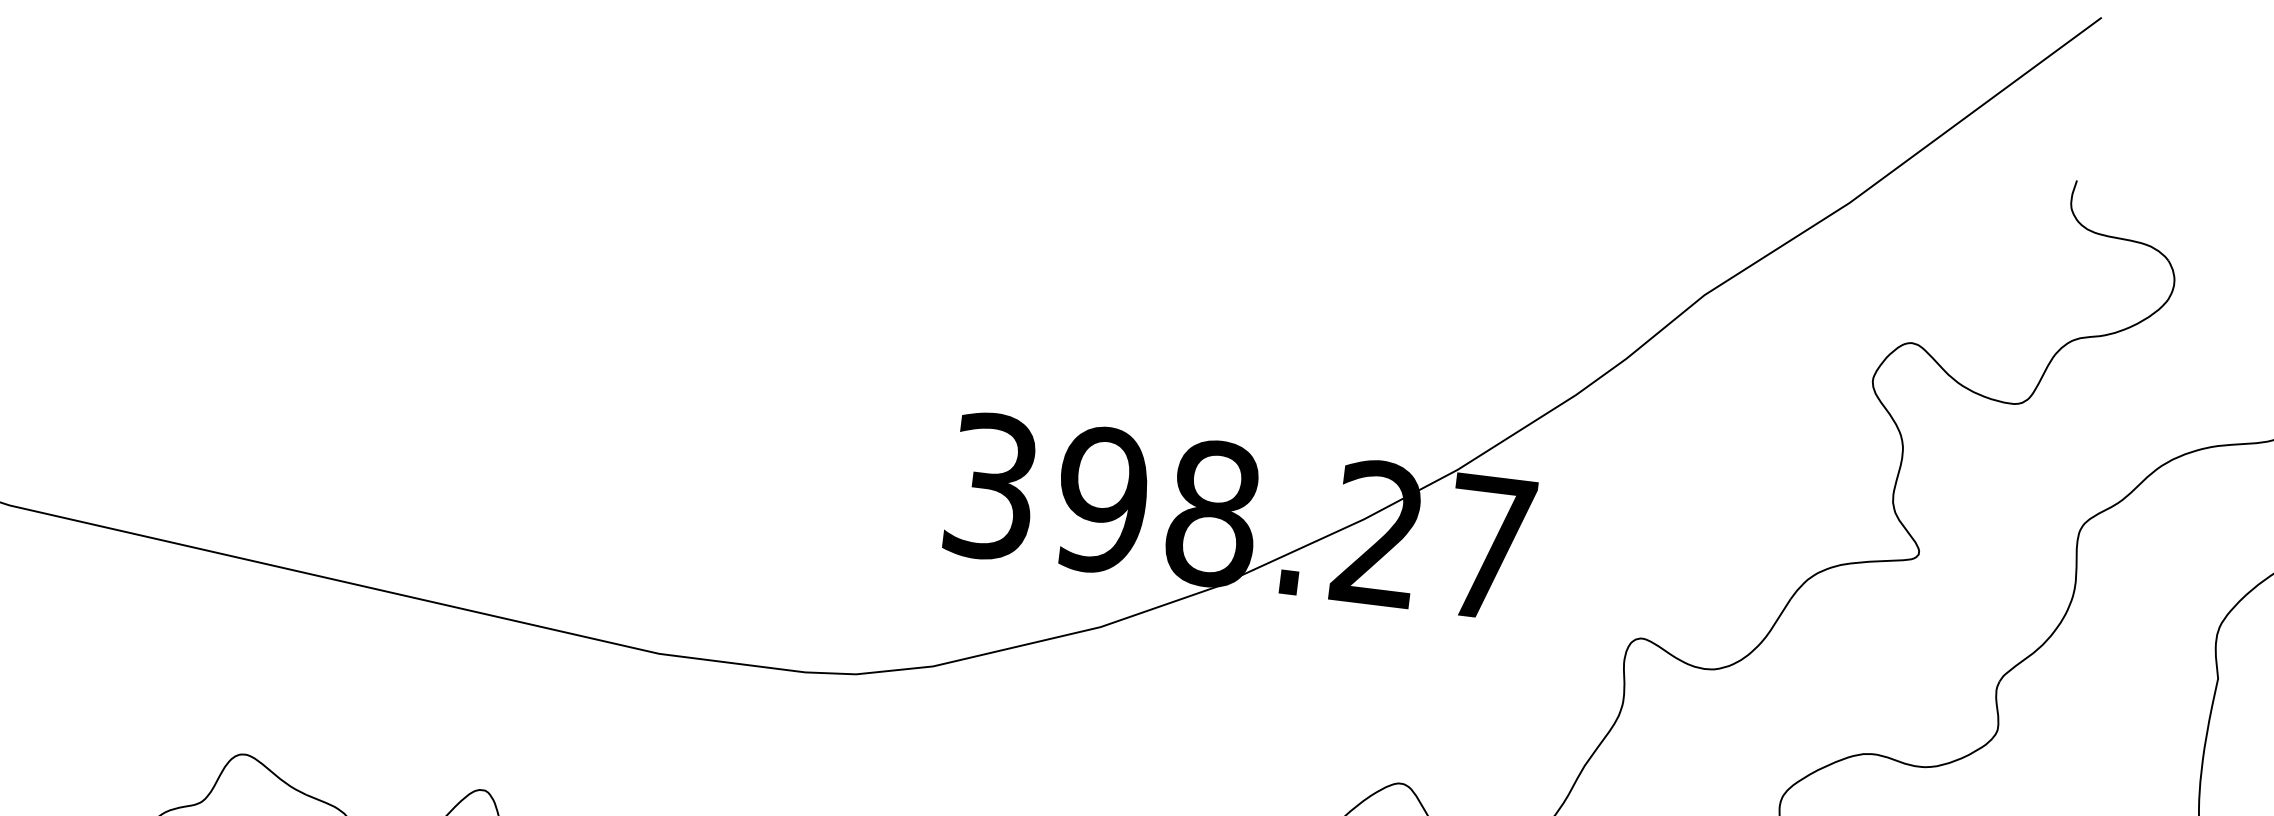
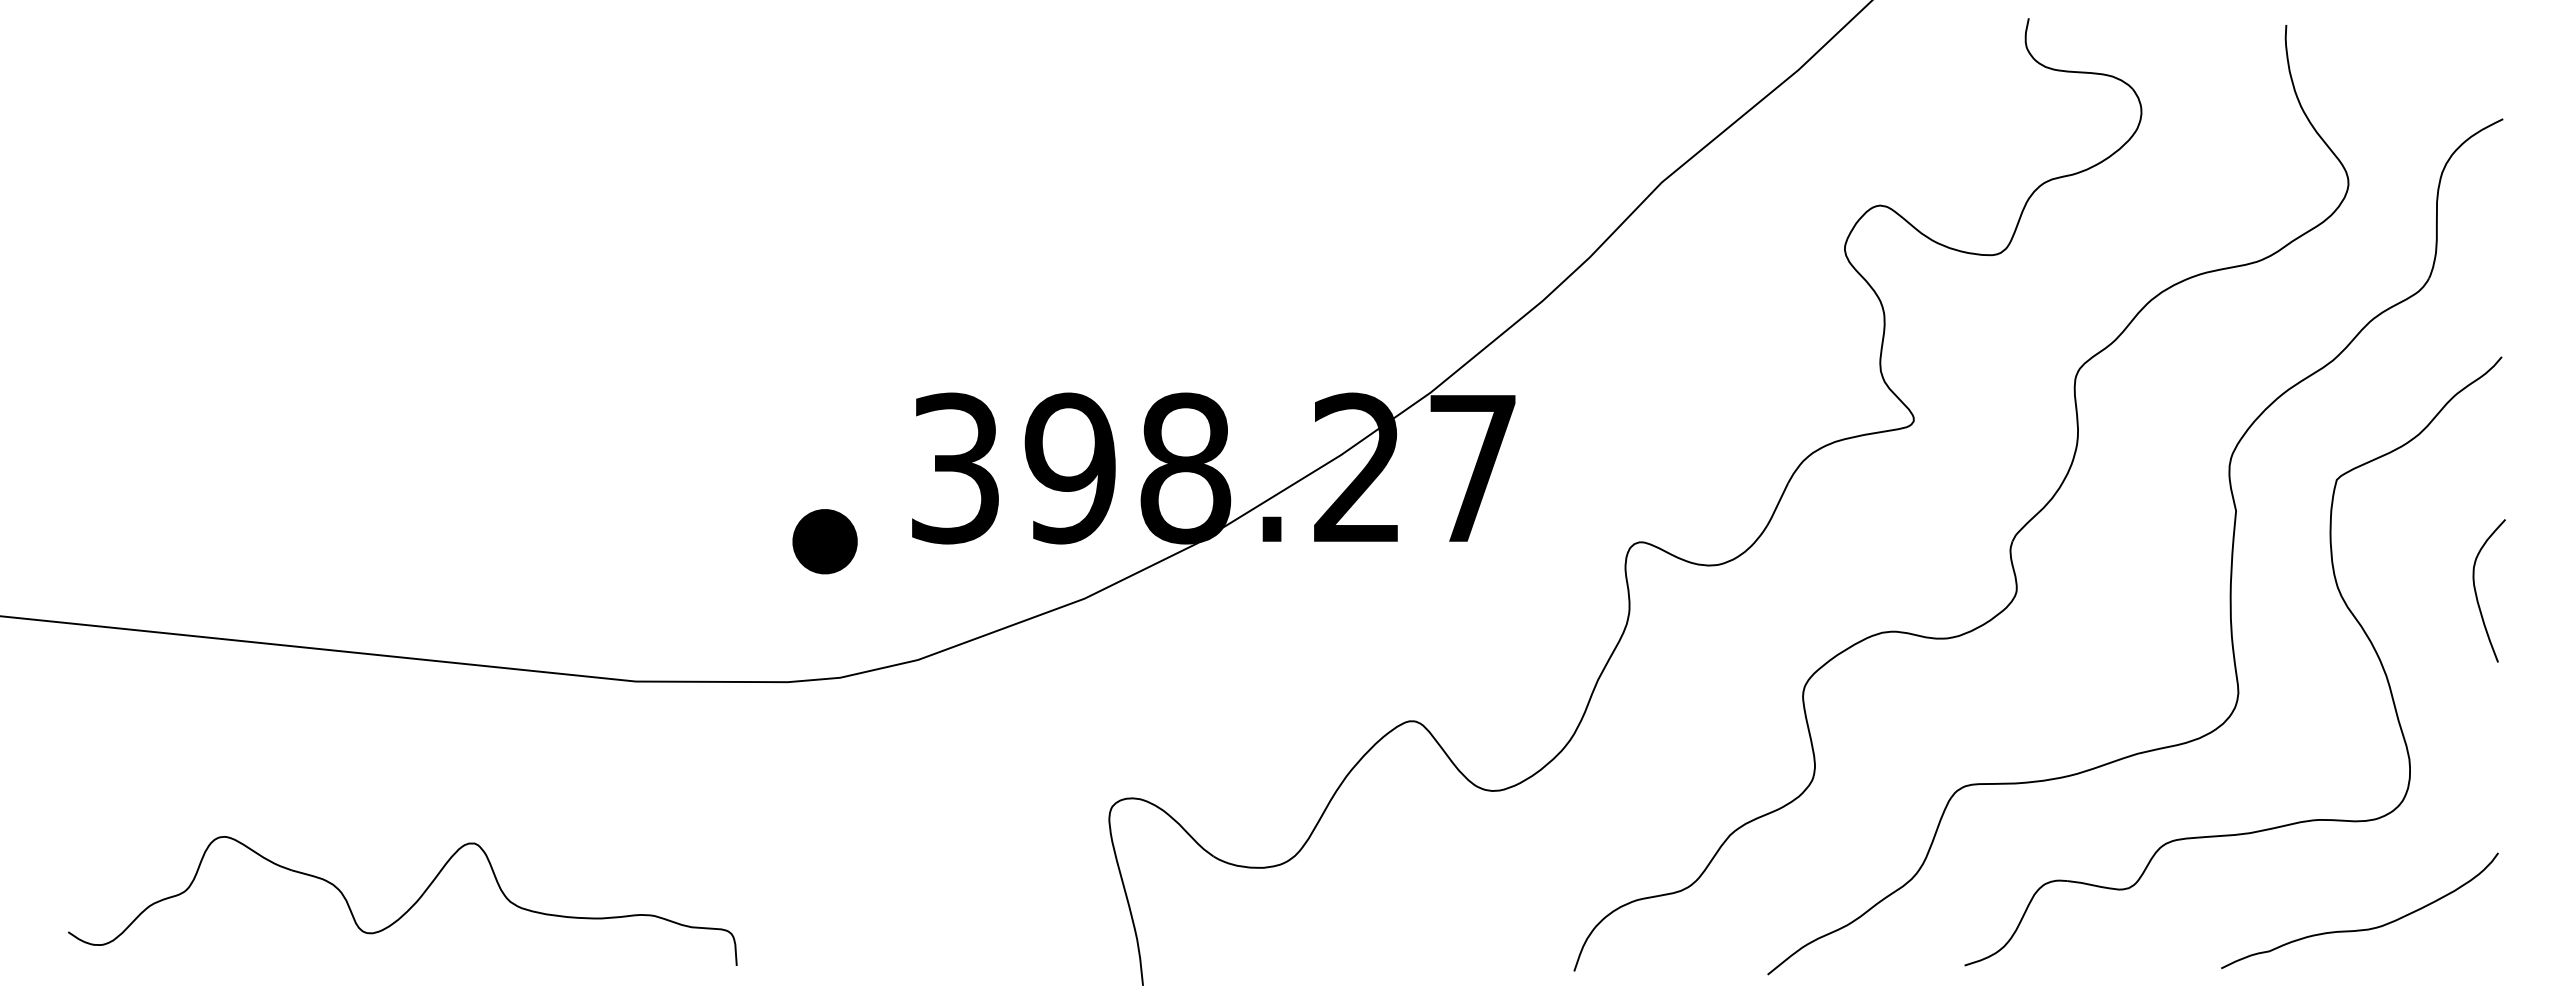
part: (857, 541) -> (824, 541), added

